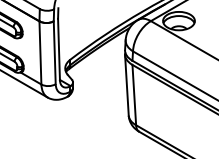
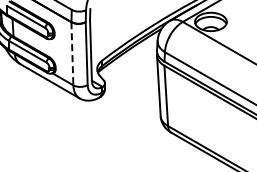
line: (40, 52) -> (72, 53), solid -> dashed

